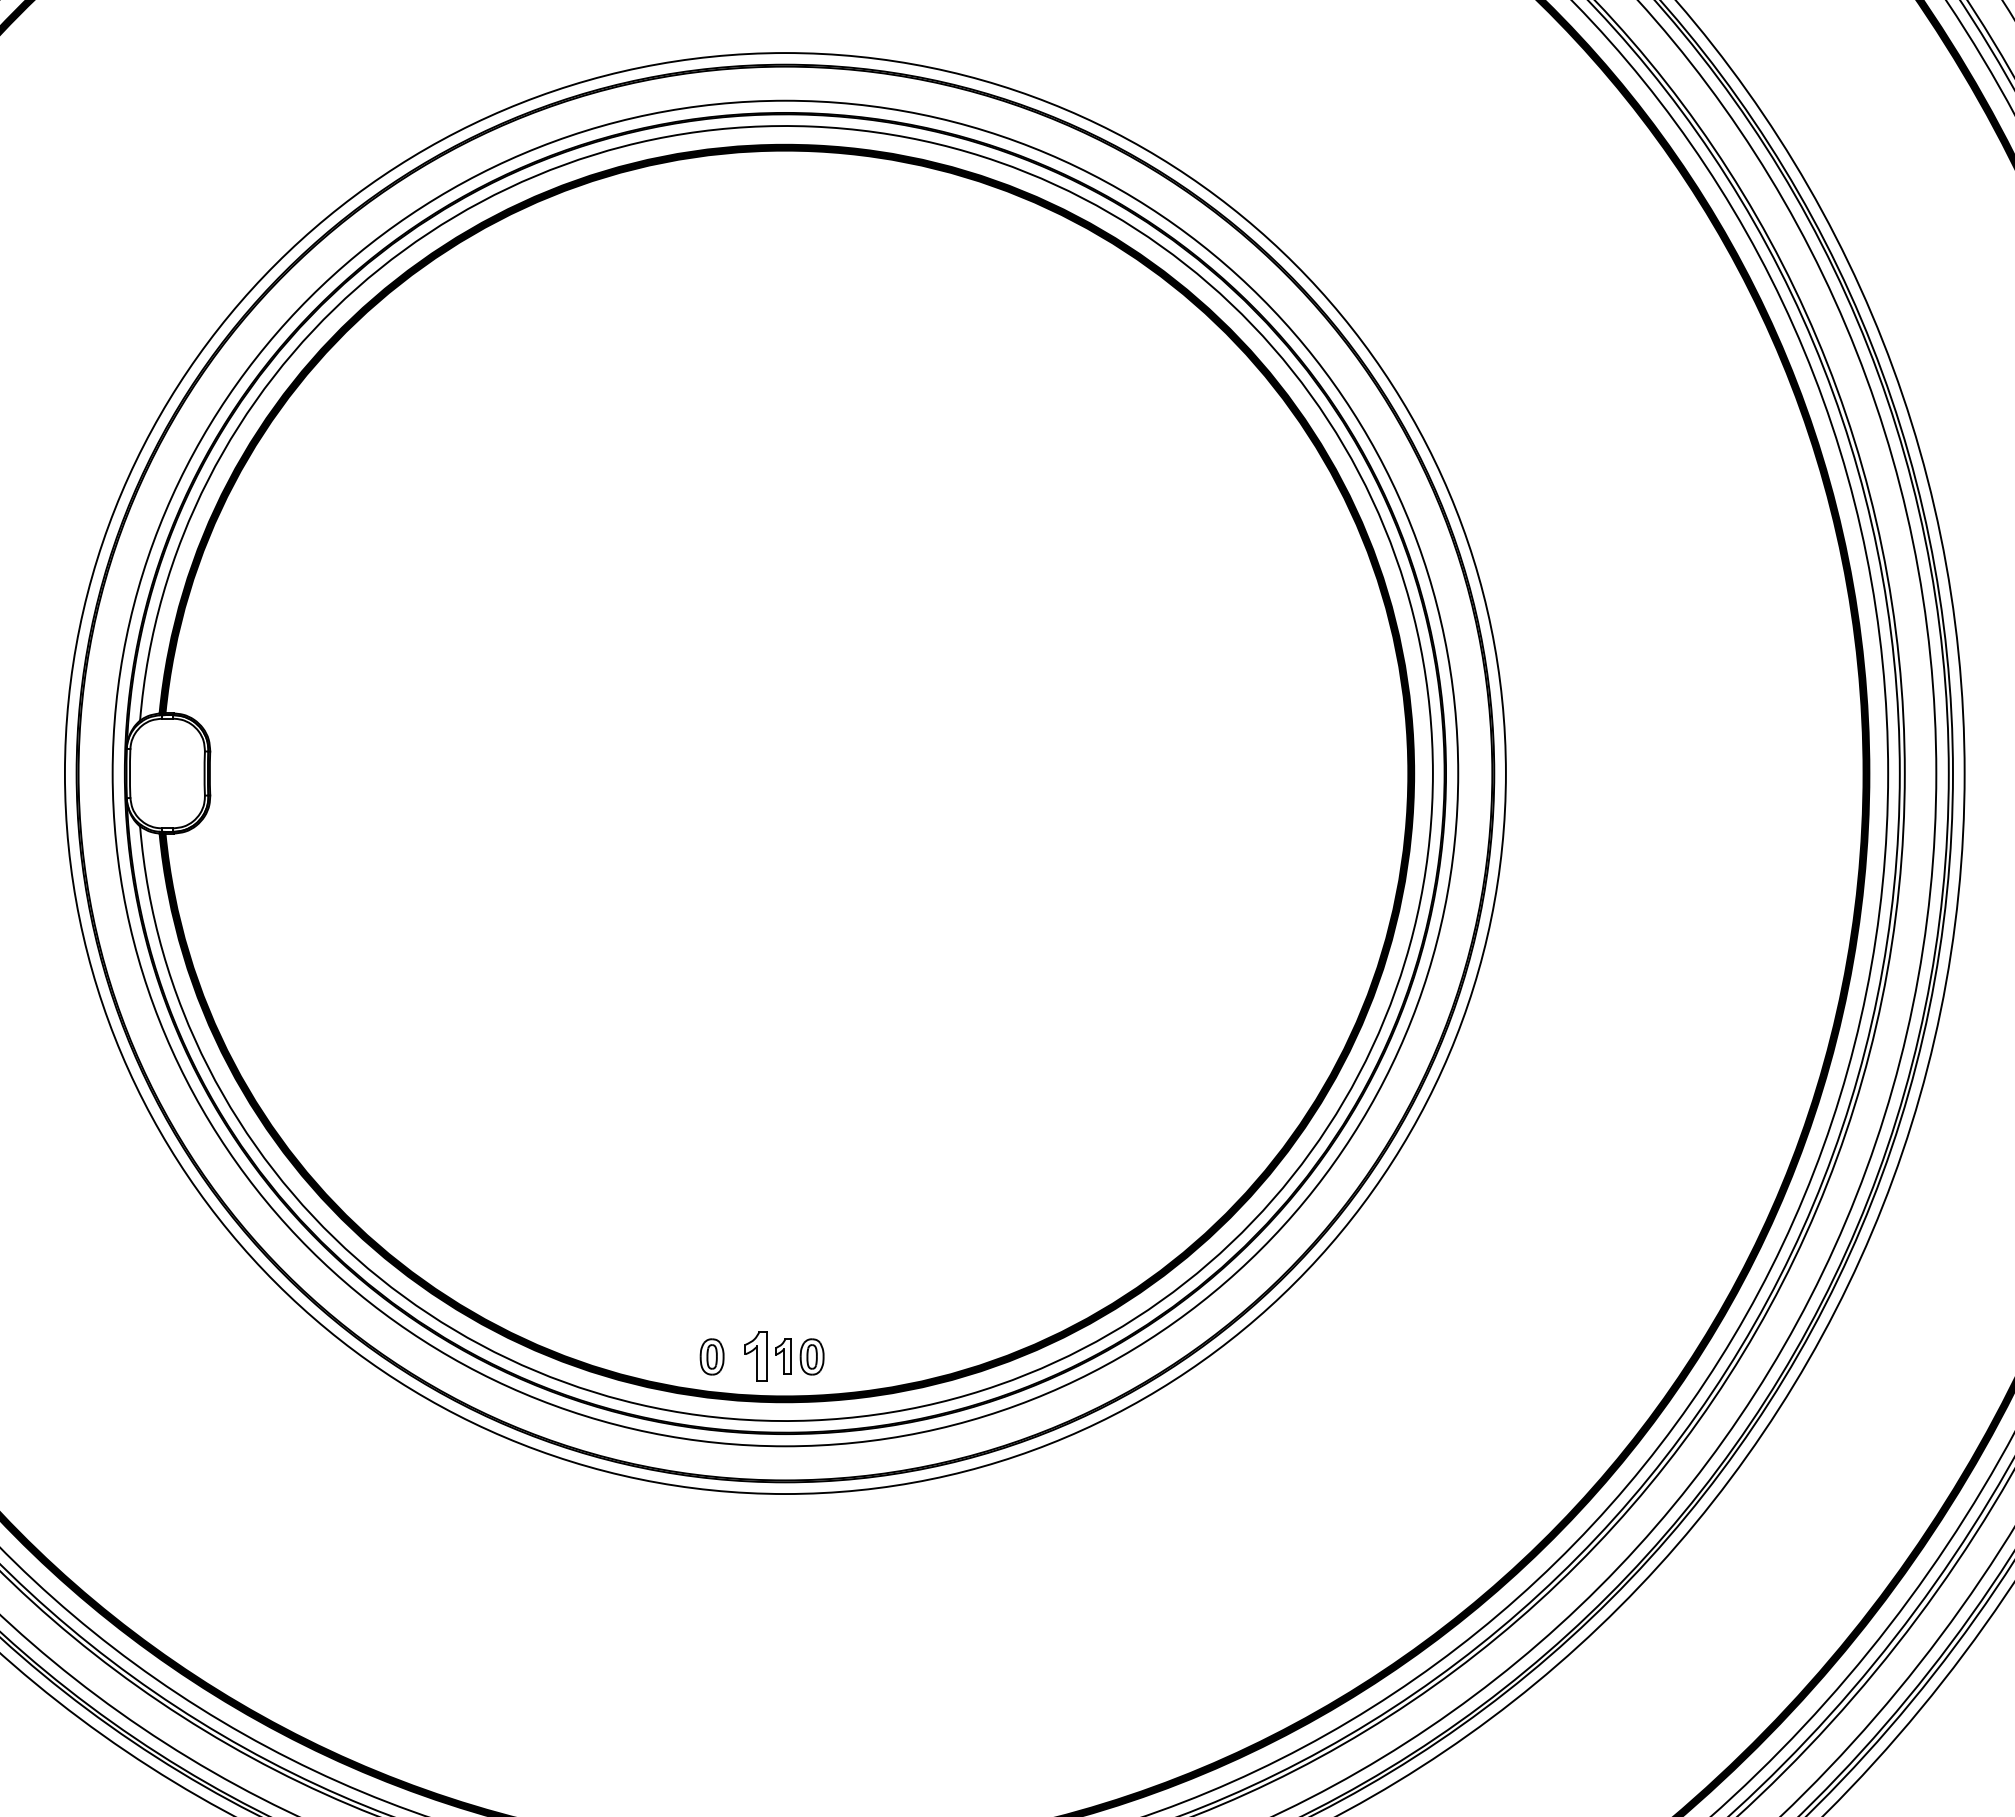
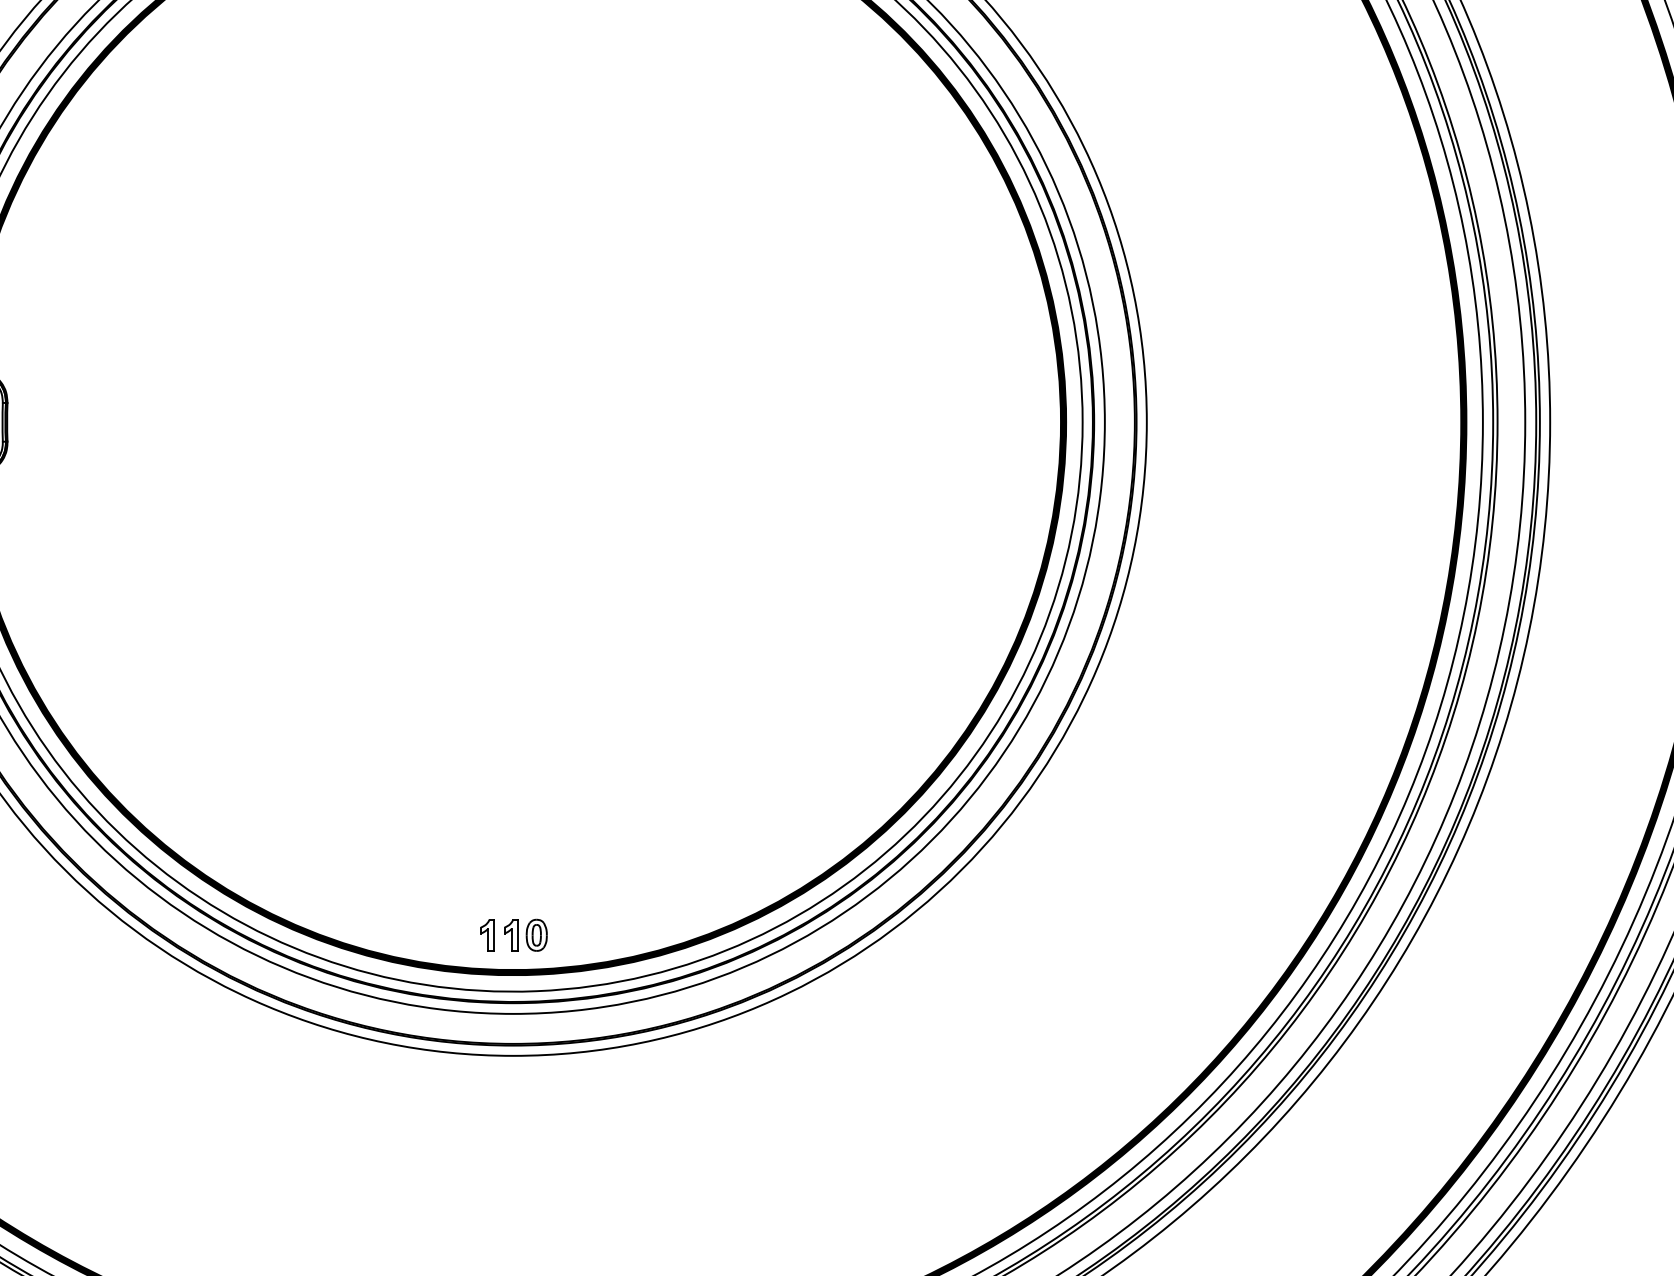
part: (711, 1356) -> (448, 934), removed
part: (756, 1356) -> (487, 934), size x0.71

